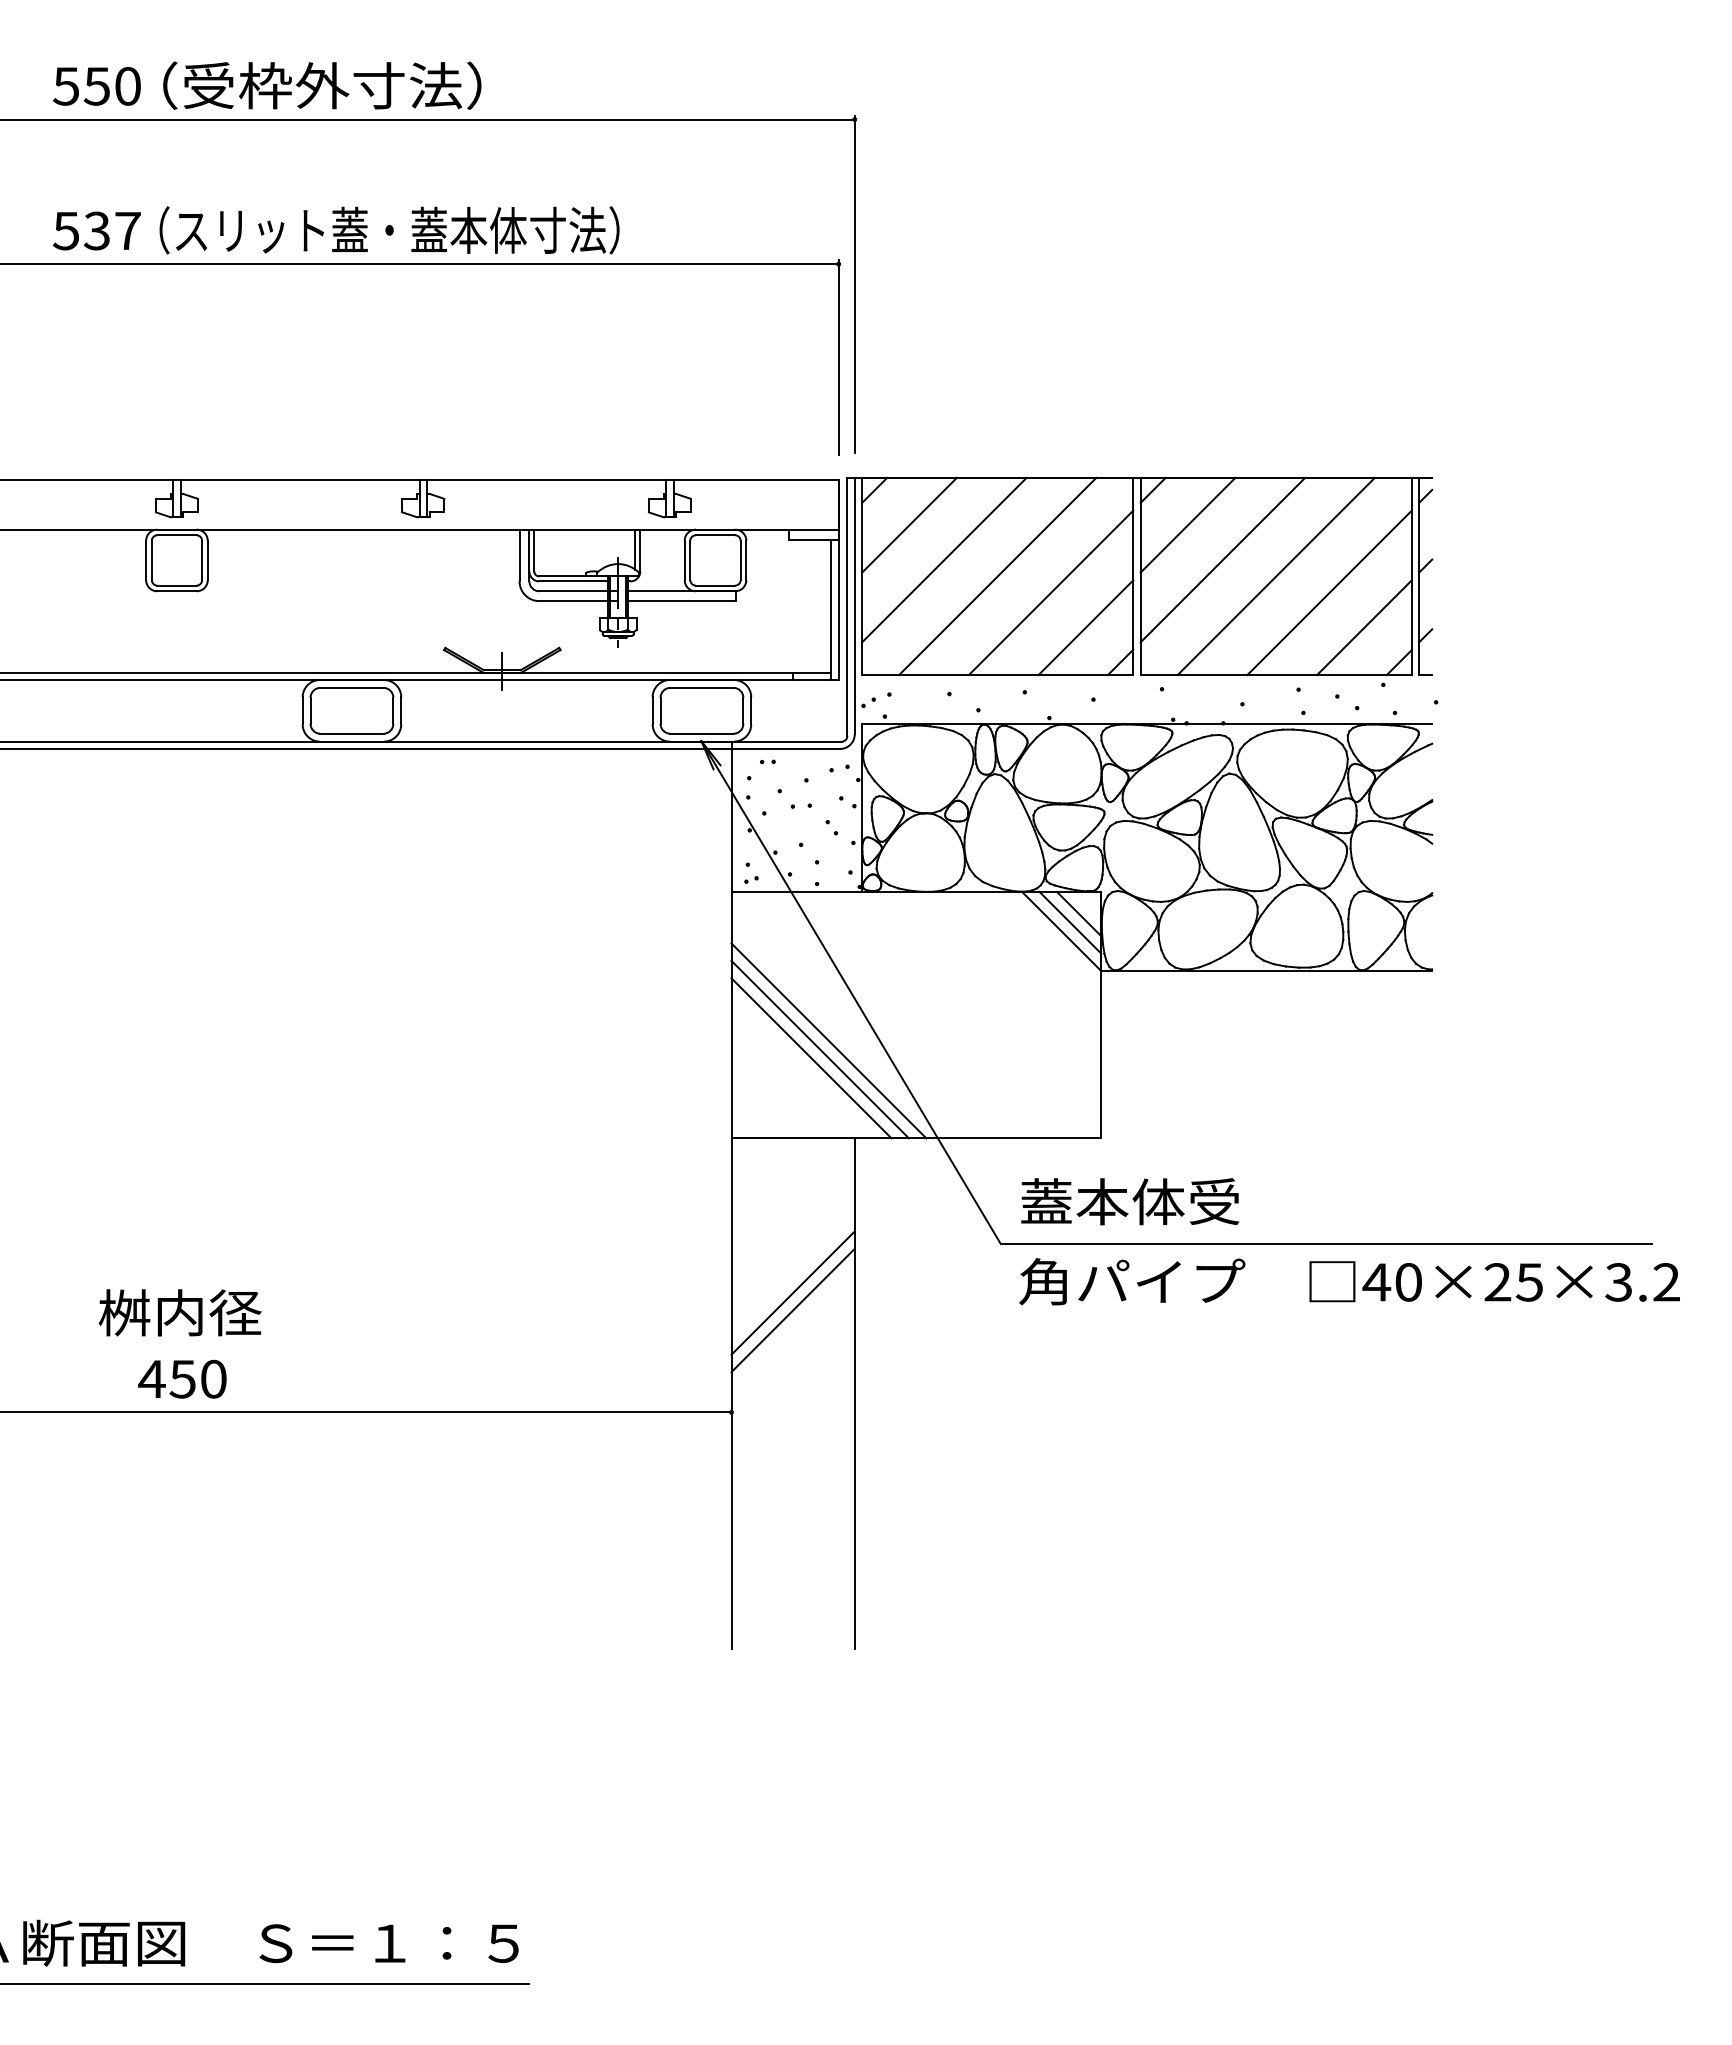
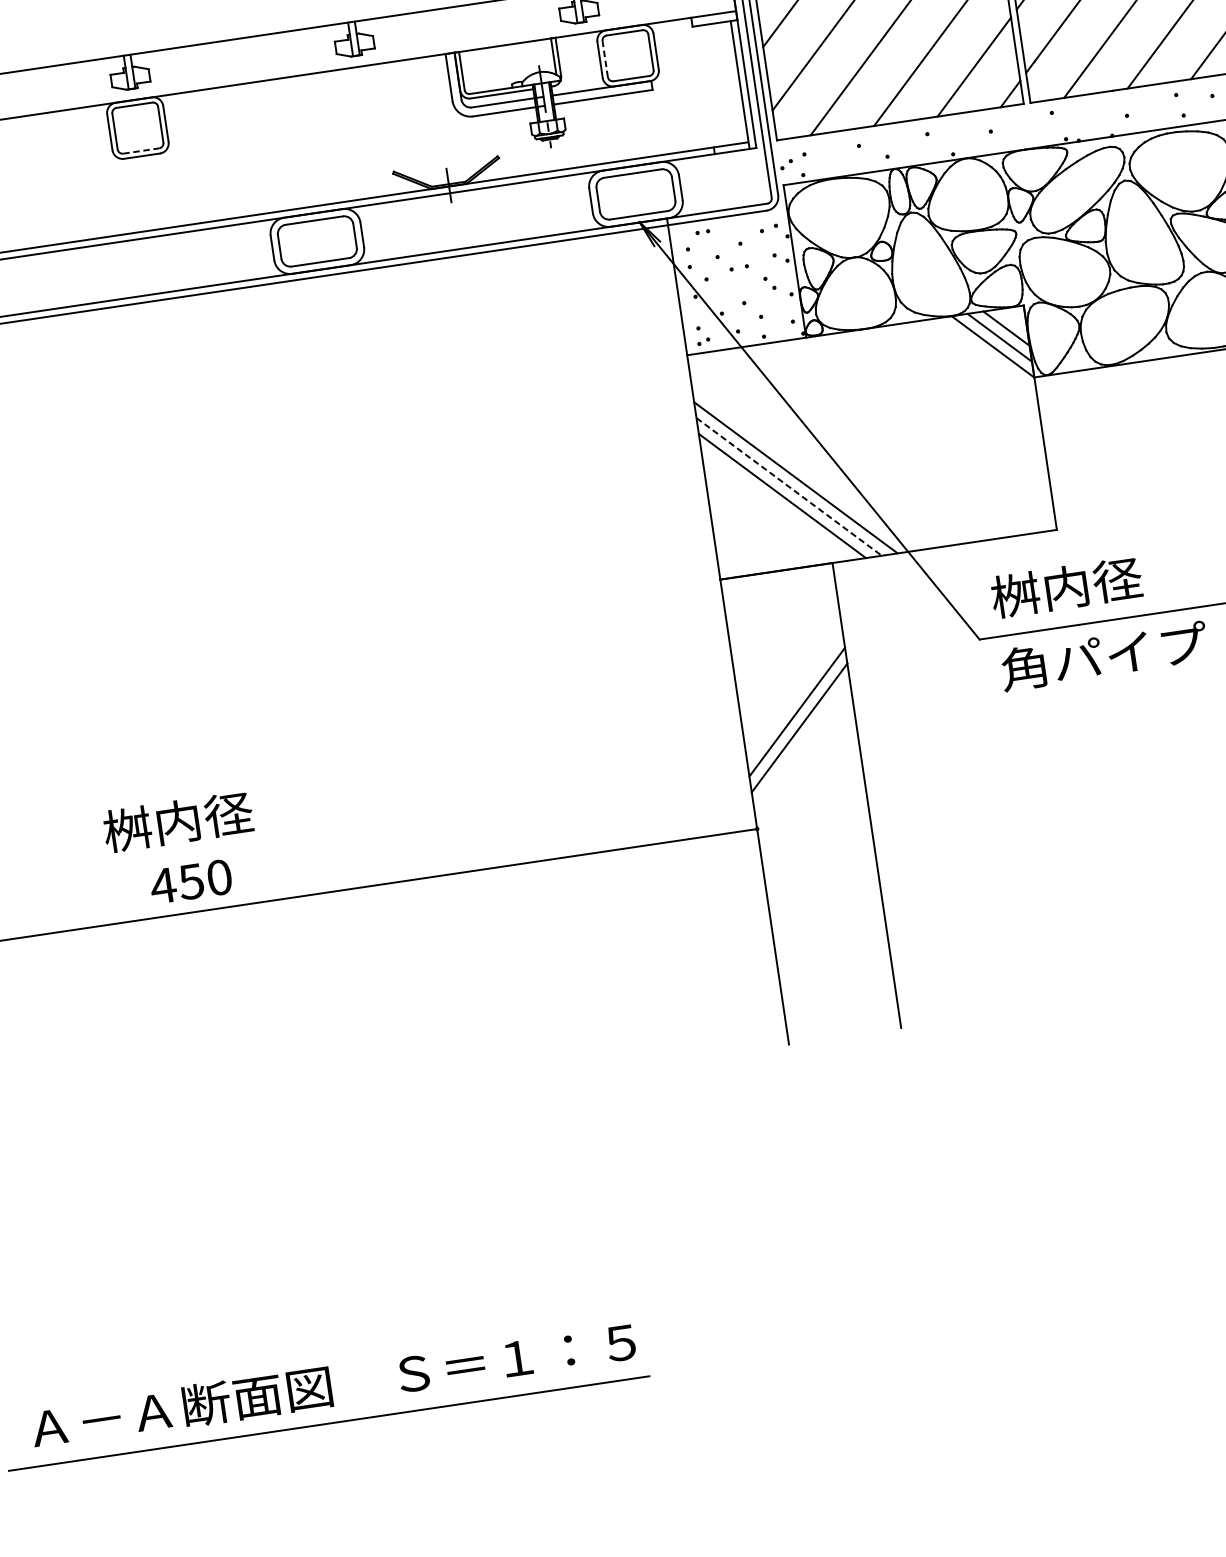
line: (690, 560) -> (605, 59), solid -> dashed
line: (176, 585) -> (140, 150), solid -> dashed
line: (820, 1049) -> (789, 486), solid -> dashed
text: (1129, 1201) -> (1091, 583), 蓋本体受 -> 桝内径
text: (179, 1312) -> (177, 821), moved
text: (182, 1378) -> (190, 881), moved

